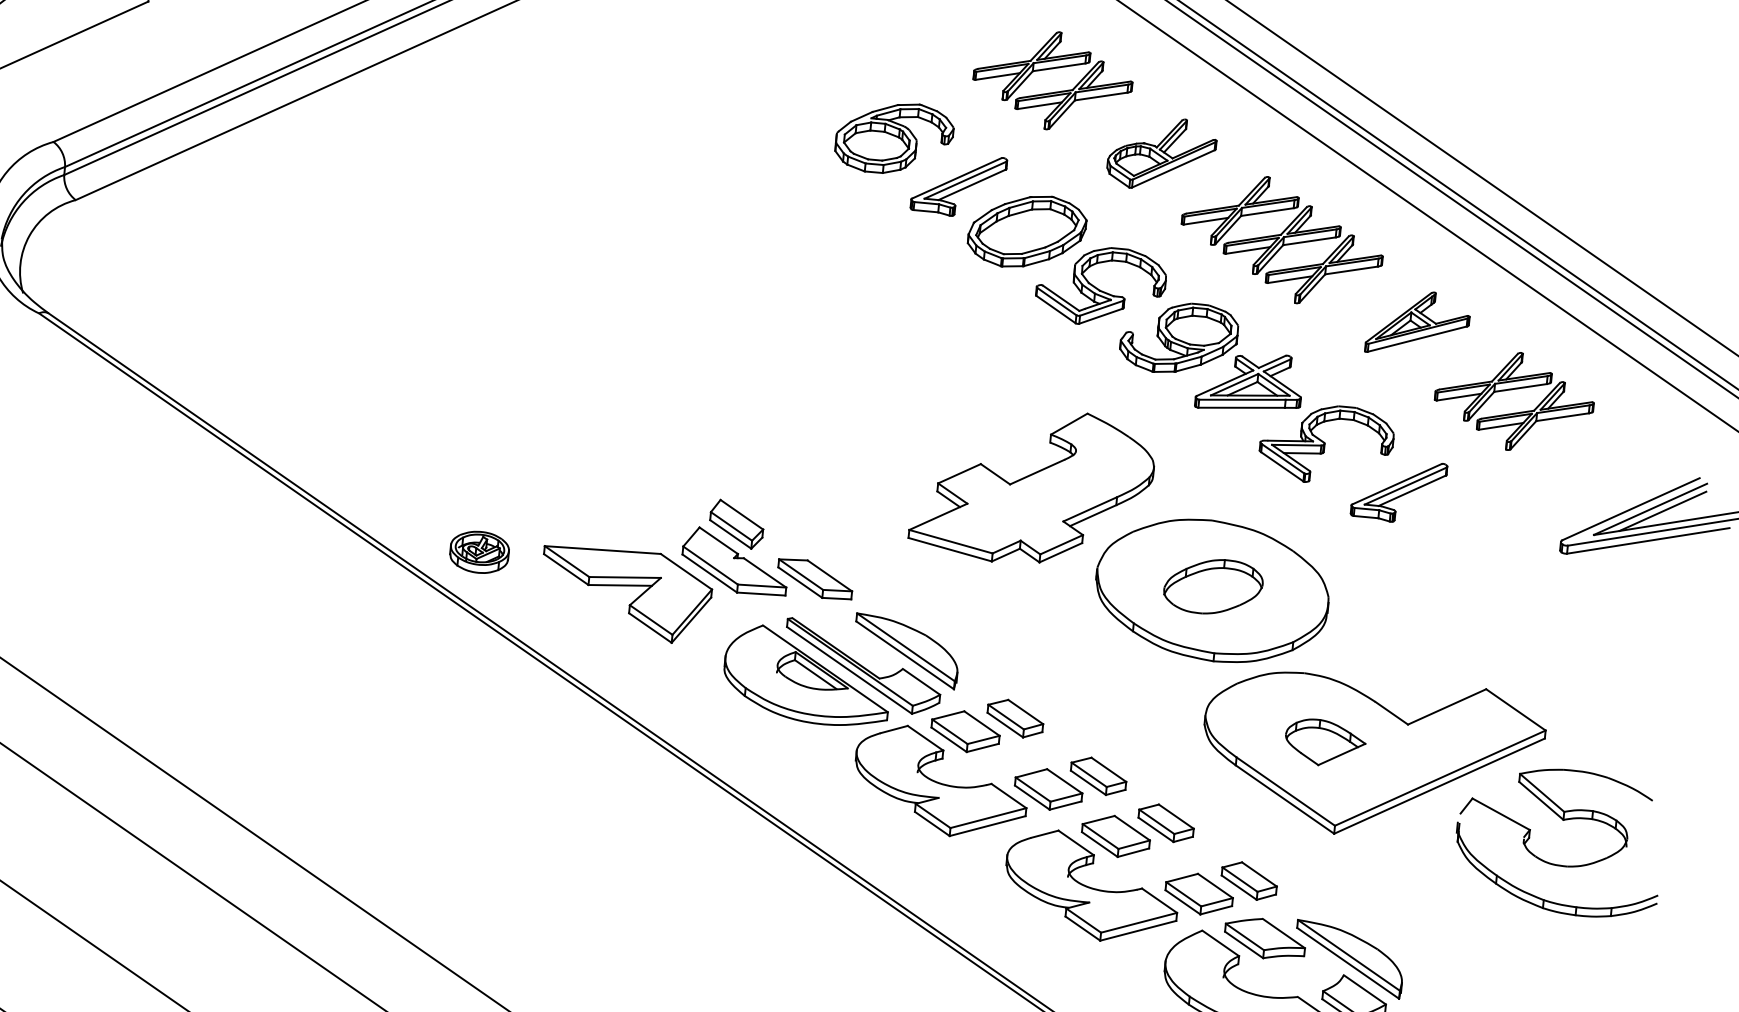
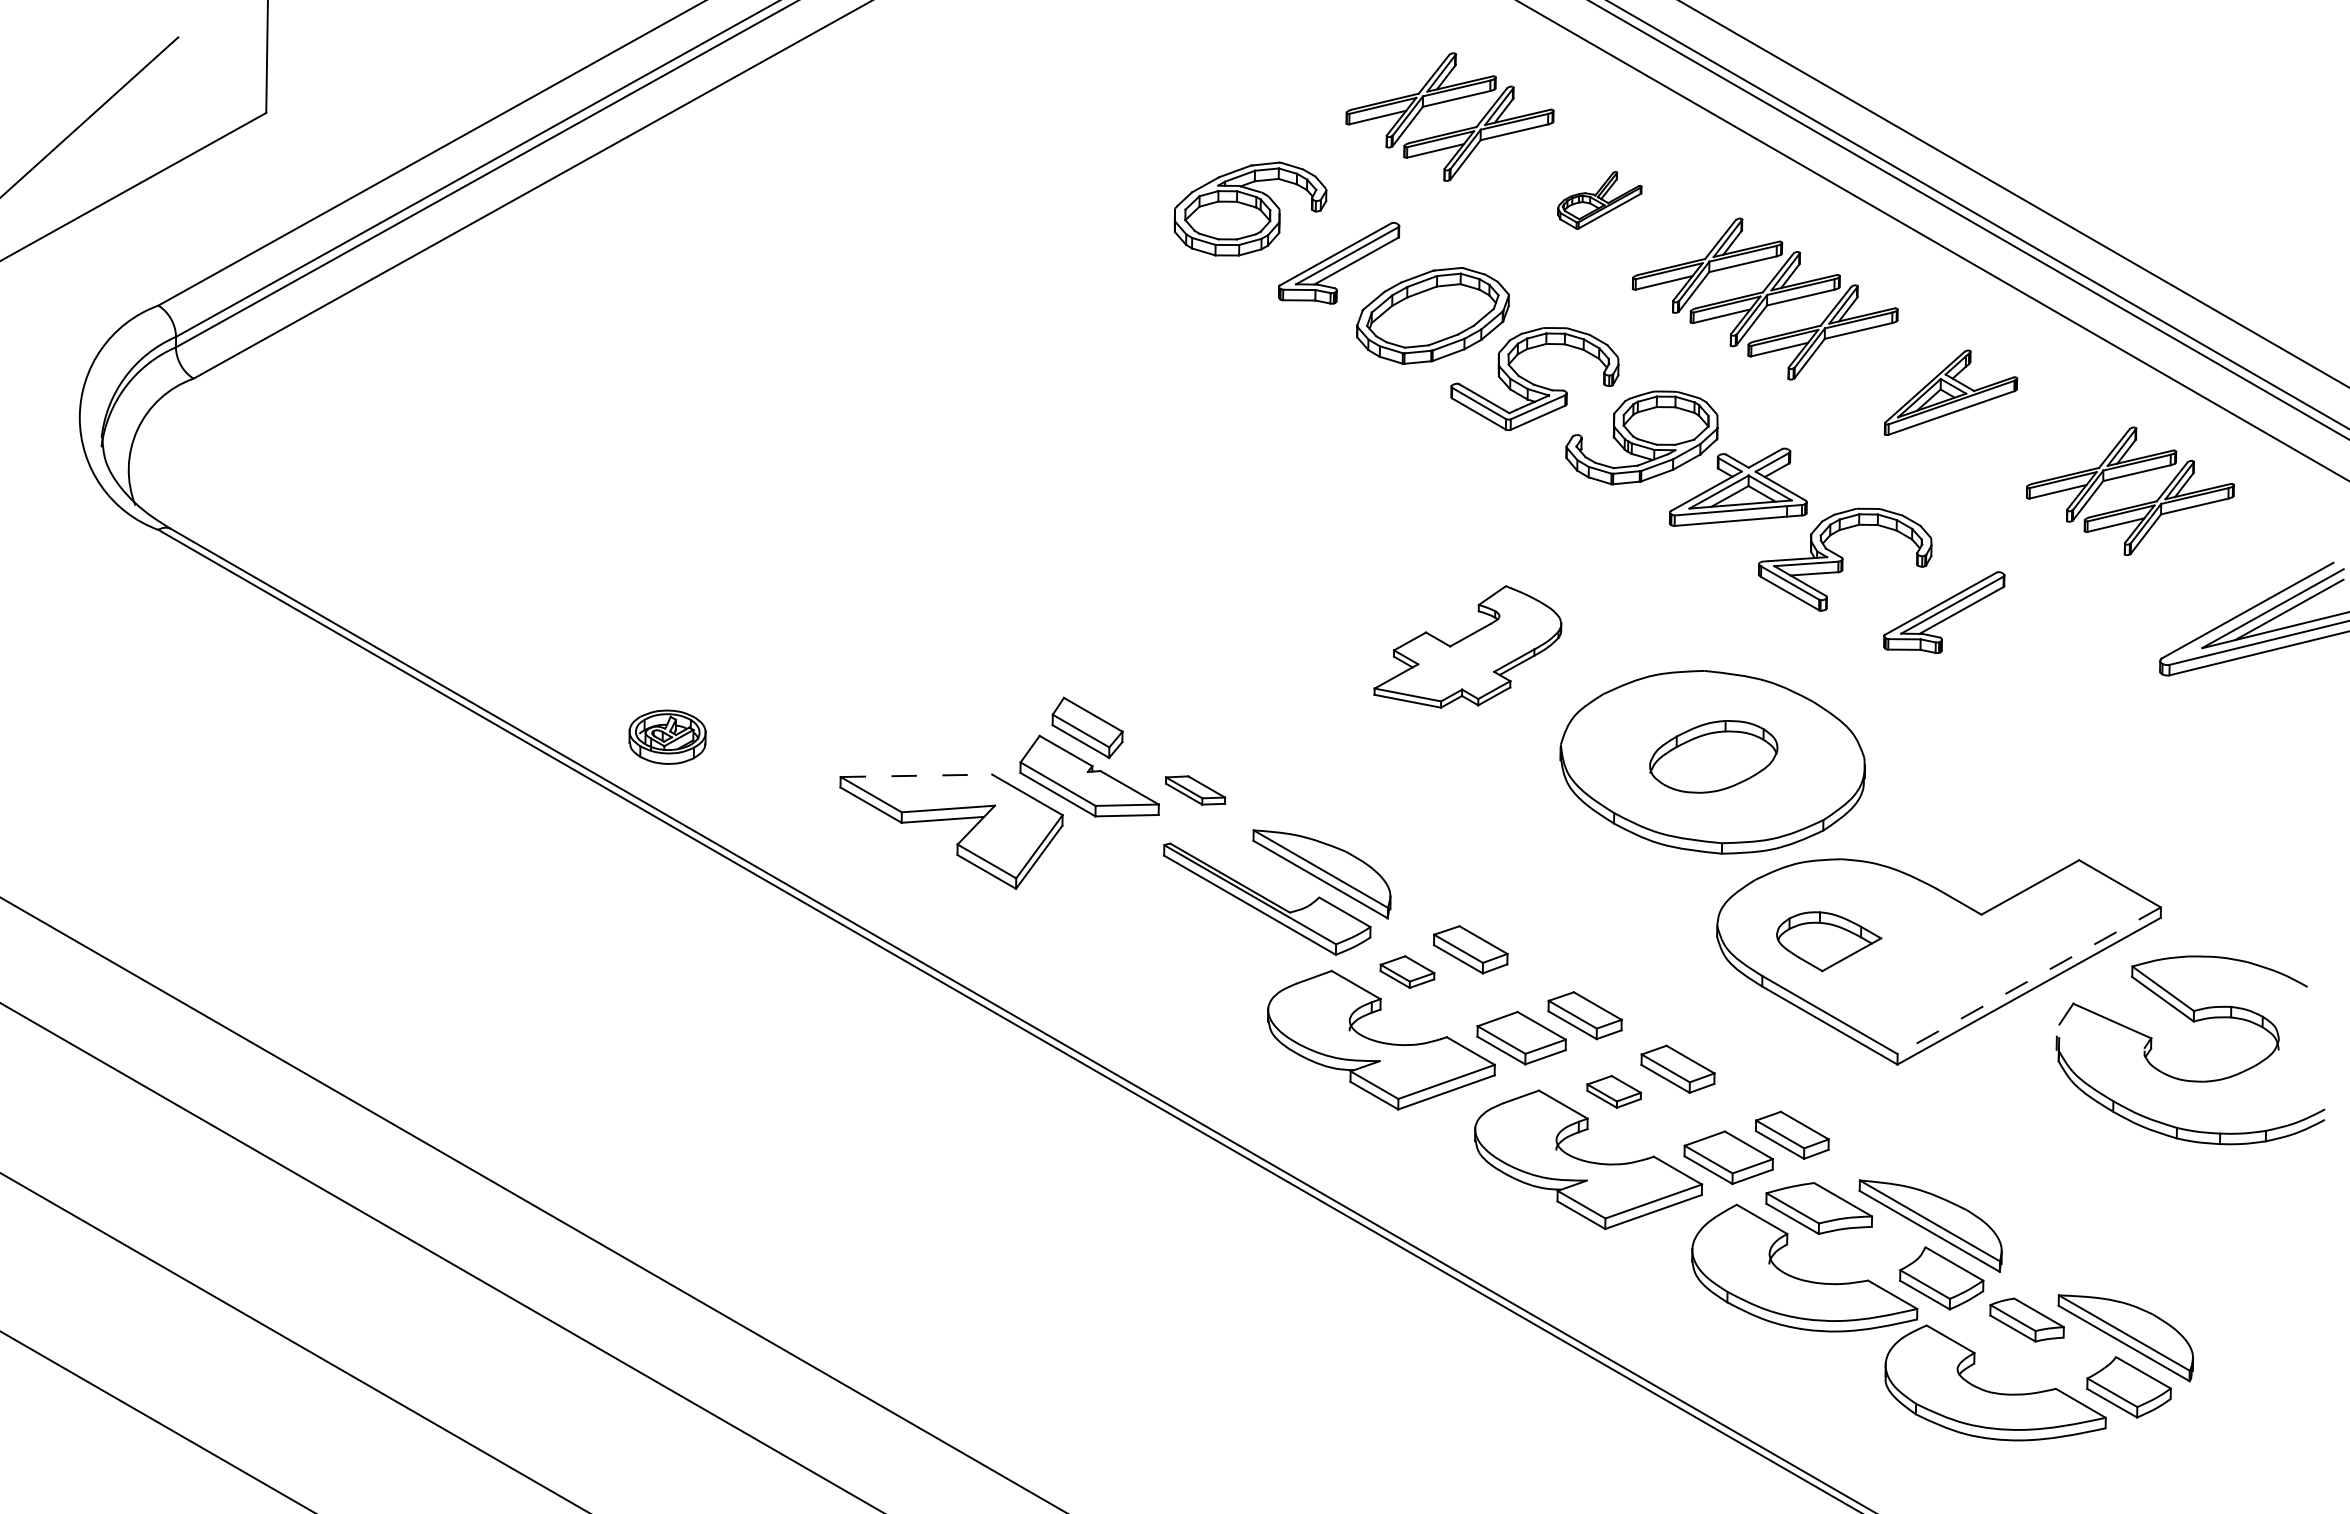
part: (1161, 154) -> (1599, 200), size x0.6
part: (1513, 389) -> (2127, 476), moved
part: (1032, 486) -> (1467, 646), size x0.6
line: (602, 549) -> (916, 775), solid -> dashed
part: (479, 551) -> (667, 736), moved
part: (815, 579) -> (1195, 790), size x0.6
part: (807, 675) -> (1195, 916), removed
part: (965, 731) -> (1407, 971), size x0.6
part: (1325, 742) -> (1829, 941), moved
line: (1440, 777) -> (2029, 980), solid -> dashed
part: (1115, 836) -> (1613, 1091), size x0.6

